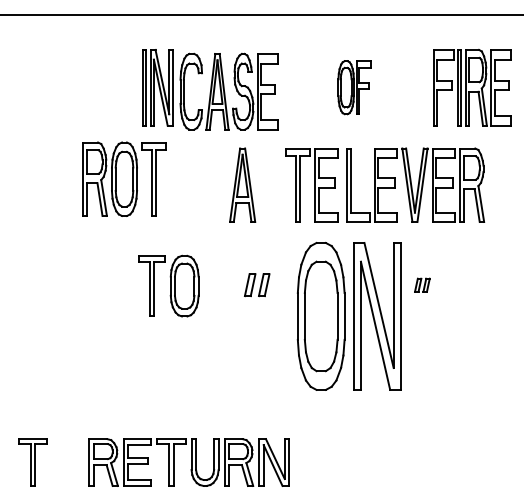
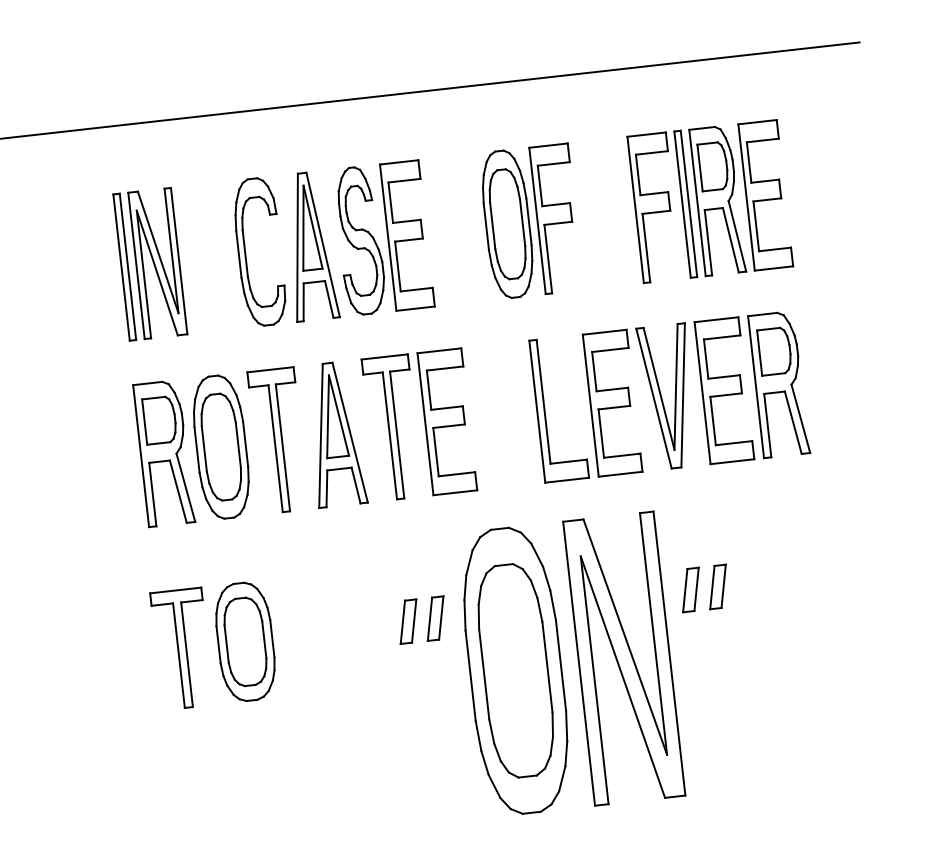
part: (354, 87) -> (530, 221), size x1.43
part: (472, 87) -> (710, 201), moved
part: (228, 91) -> (331, 243), moved
part: (124, 178) -> (221, 445), moved
part: (311, 185) -> (418, 425), moved
part: (257, 285) -> (422, 620), moved
part: (422, 285) -> (704, 589), size x1.67

